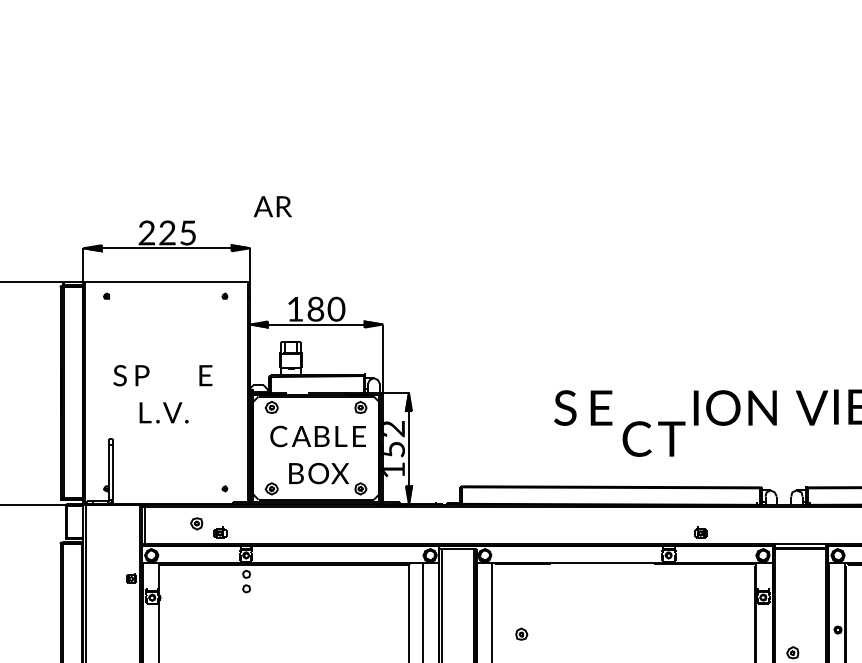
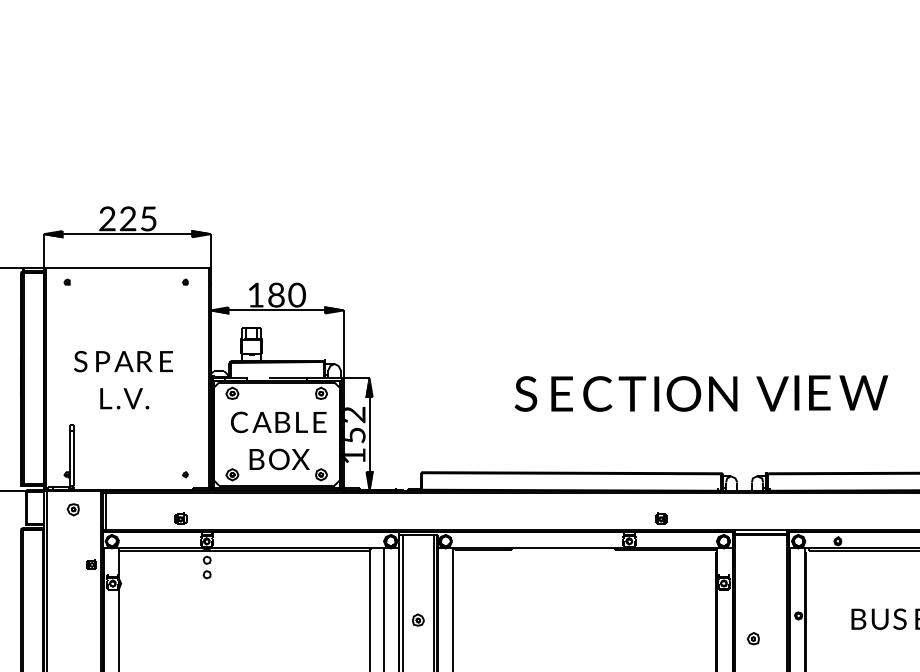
text: (272, 206) -> (133, 361), moved
text: (653, 438) -> (614, 393), moved
part: (195, 523) -> (72, 509), moved
part: (521, 633) -> (418, 619), moved

